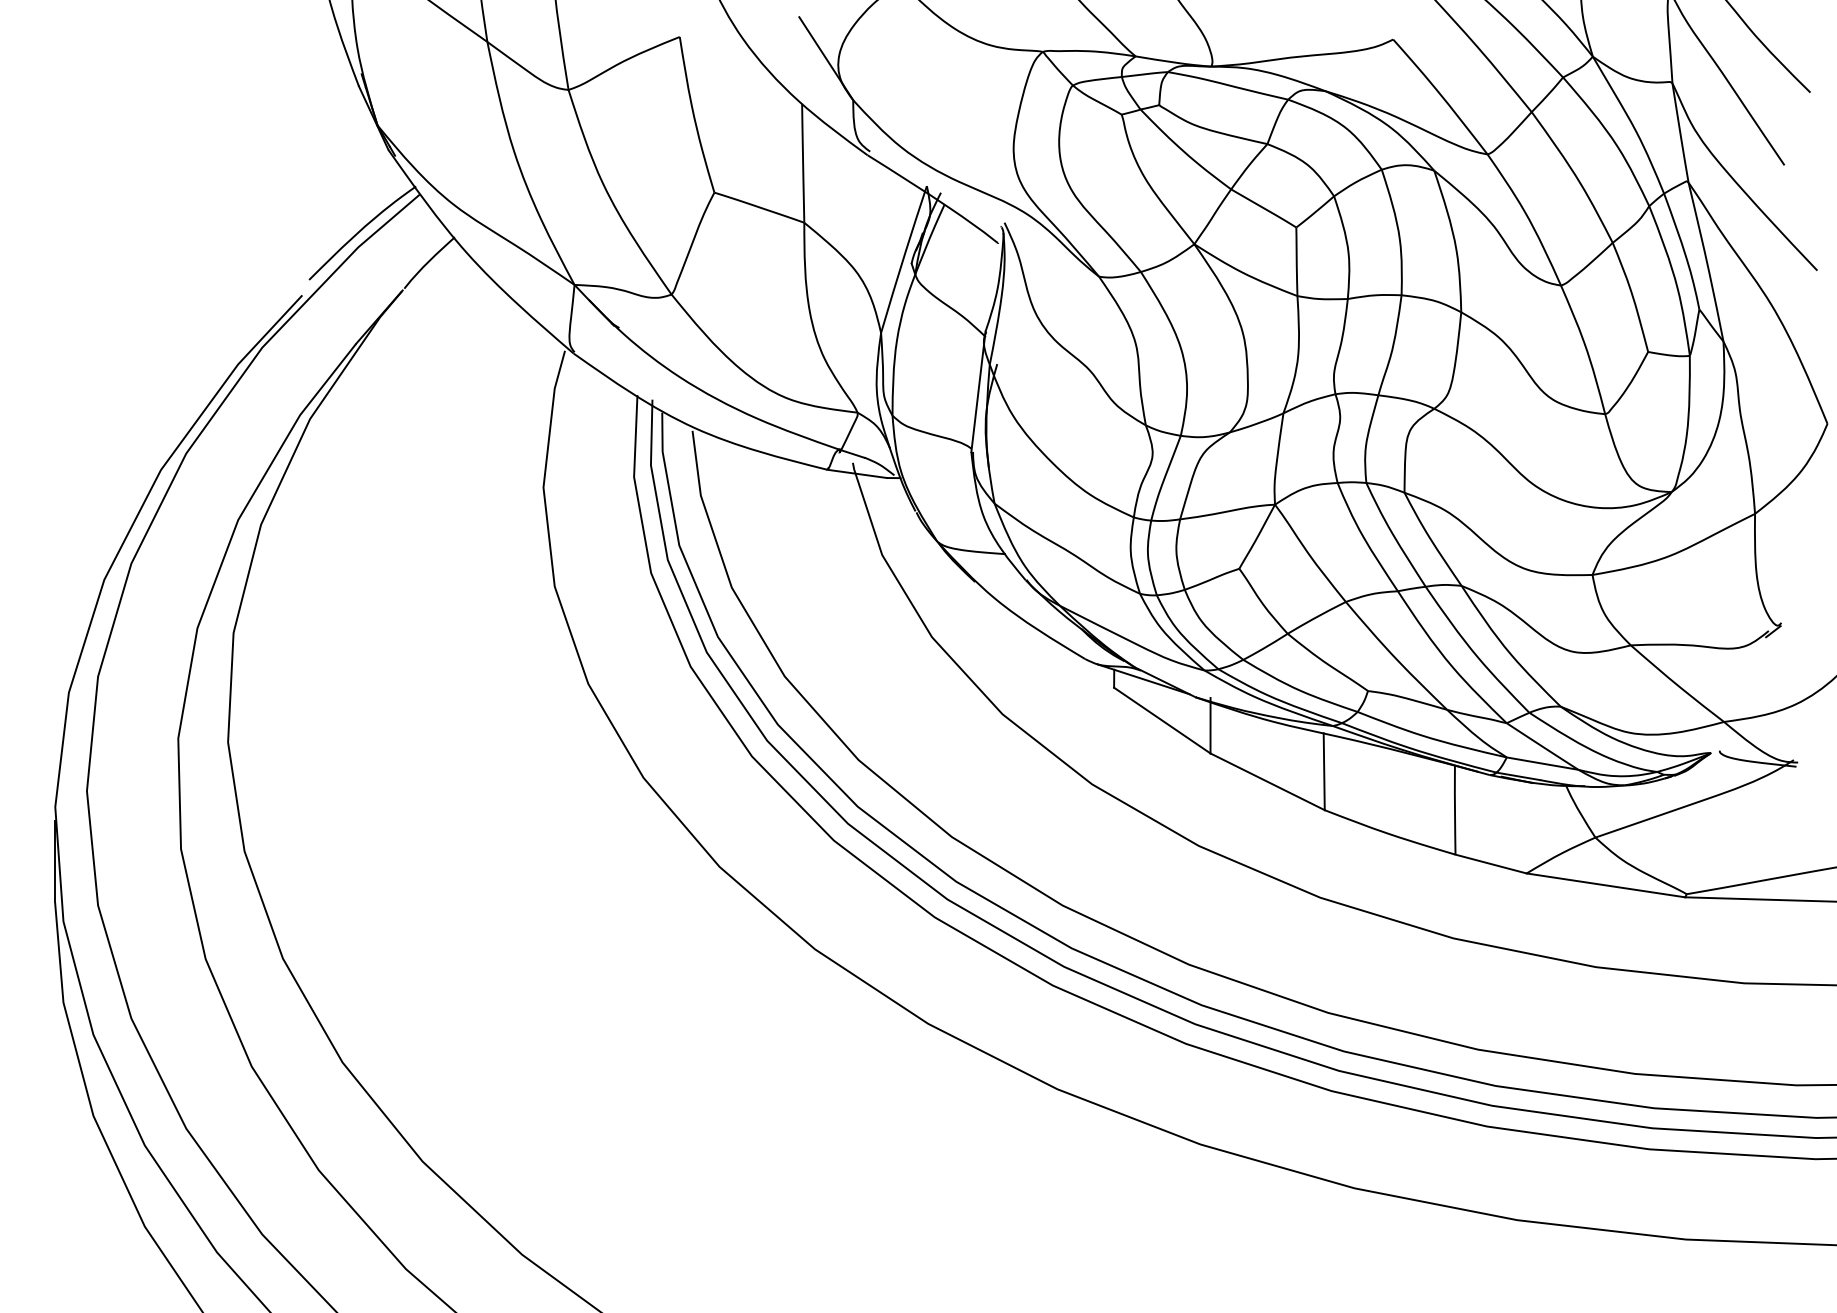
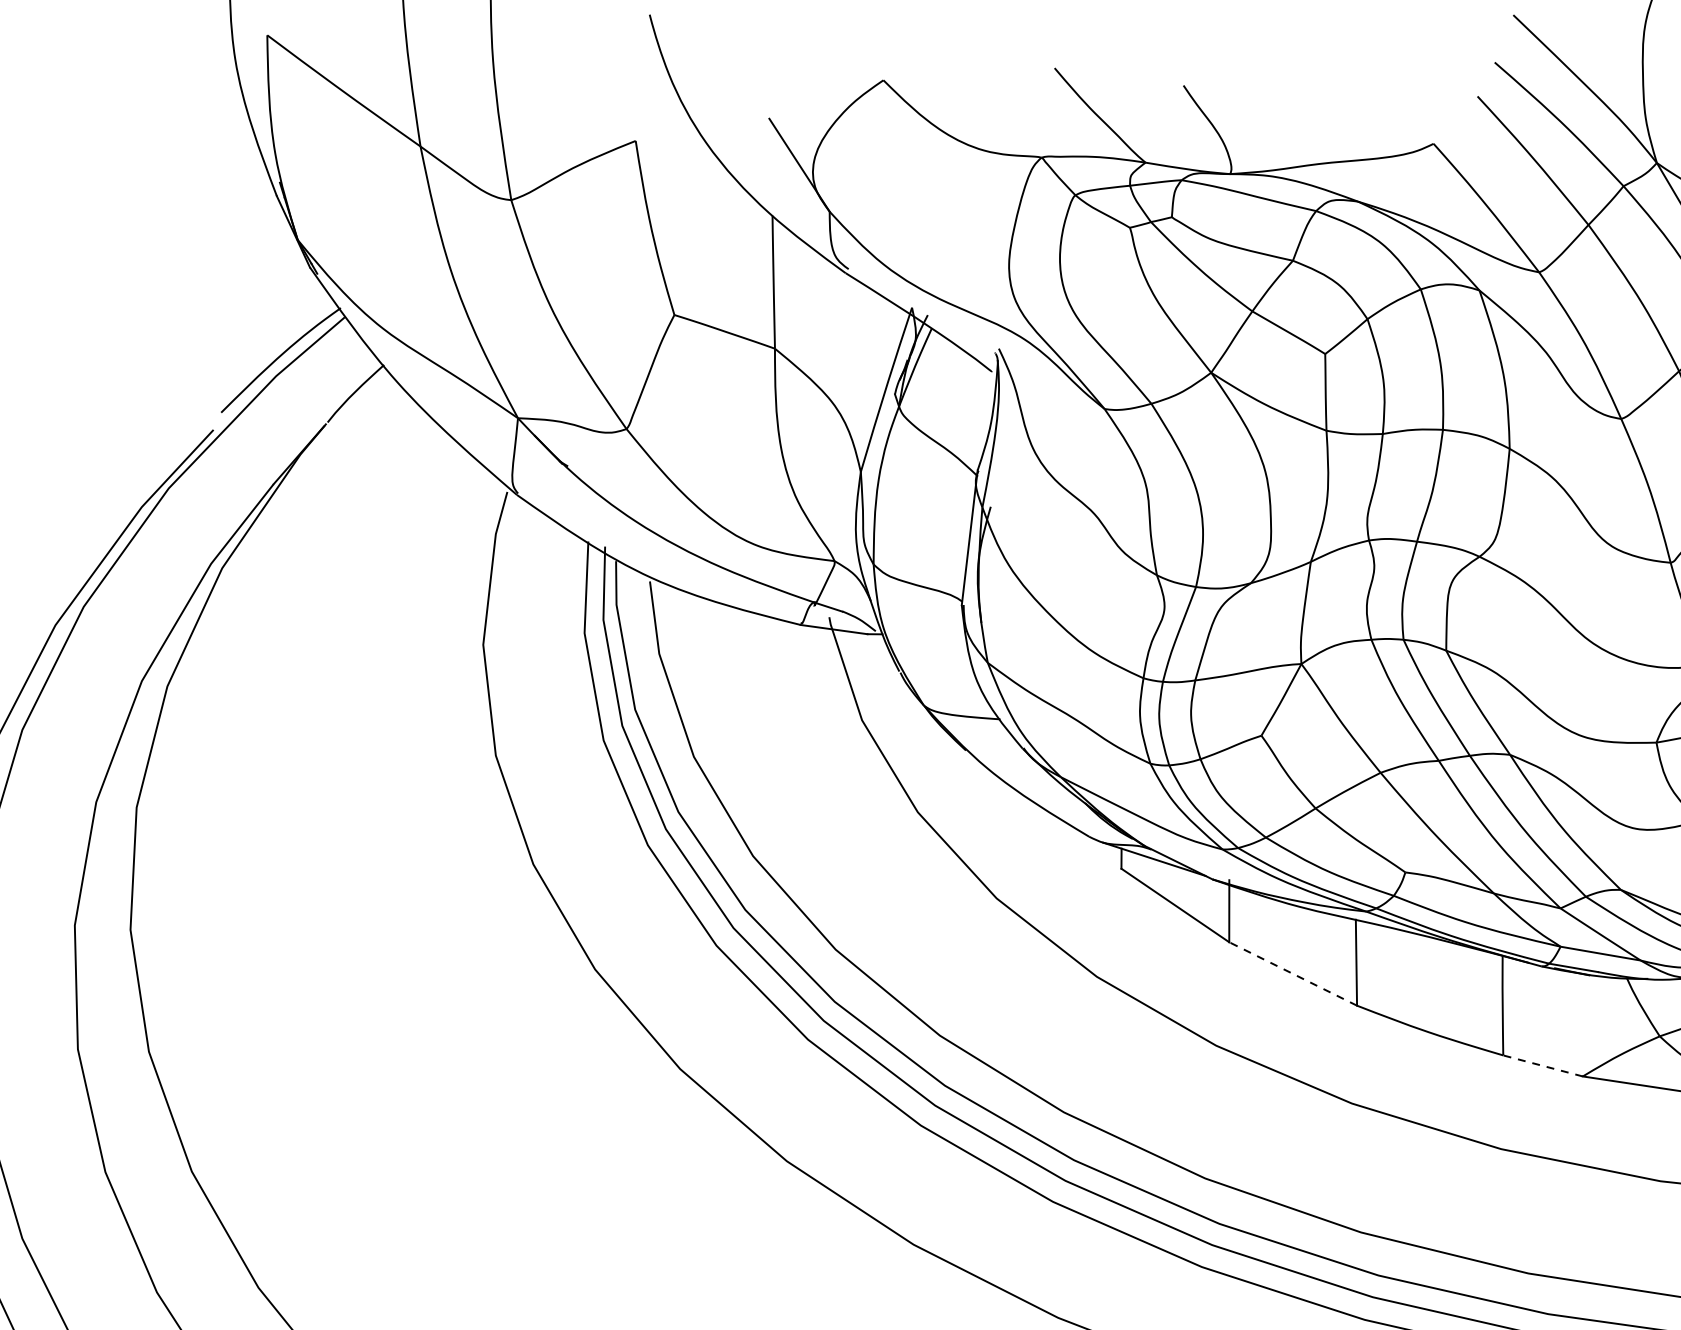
line: (1267, 781) -> (1293, 973), solid -> dashed
line: (1491, 864) -> (1543, 1066), solid -> dashed

